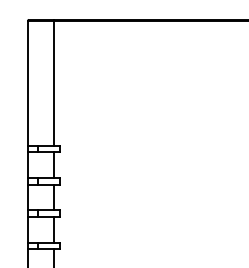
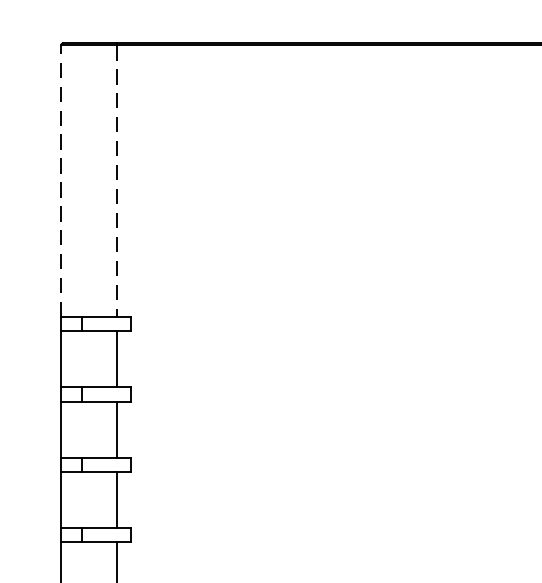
line: (28, 82) -> (62, 179), solid -> dashed
line: (53, 83) -> (116, 181), solid -> dashed

